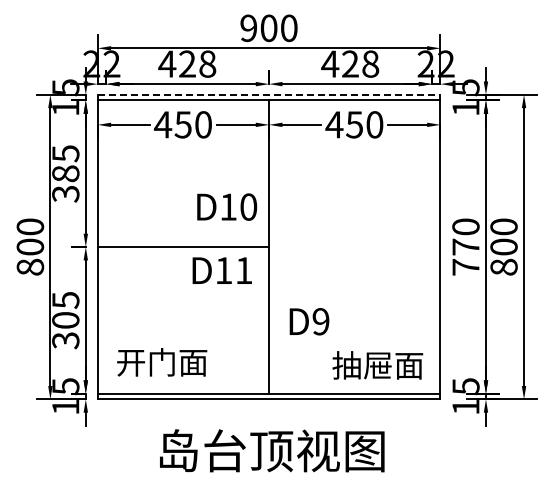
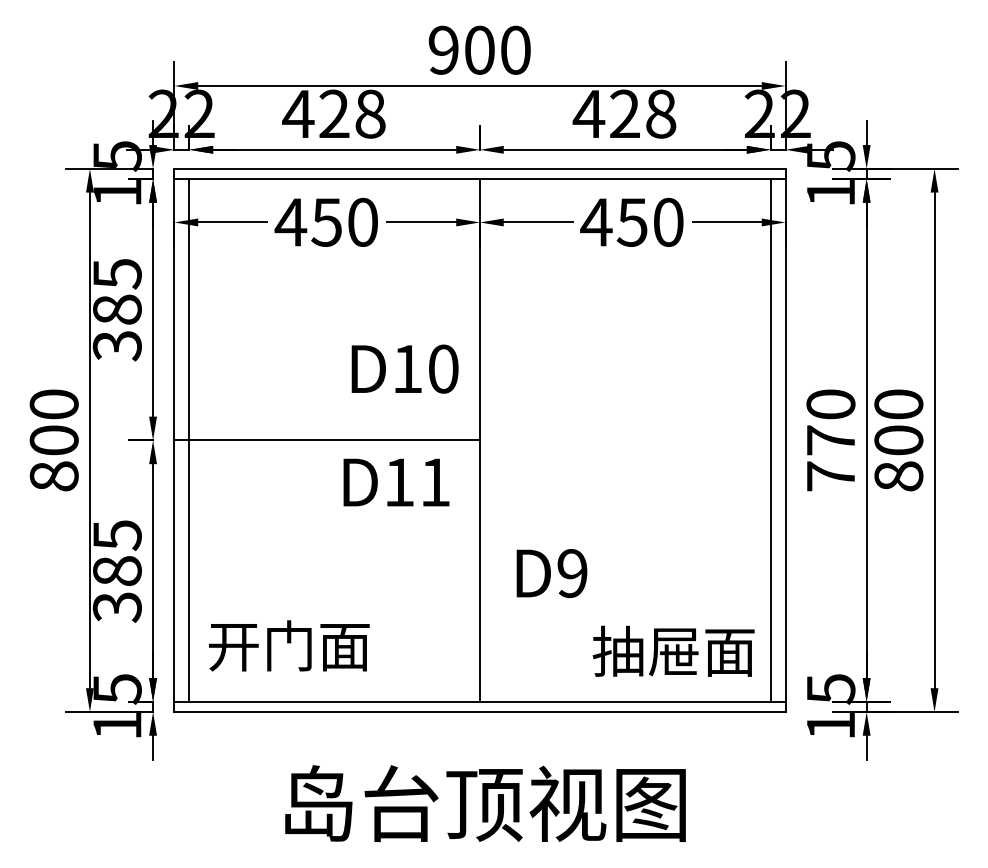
line: (269, 94) -> (480, 168), dashed -> solid
line: (106, 246) -> (189, 439), added
line: (432, 246) -> (771, 439), added
text: (65, 320) -> (116, 571), 305 -> 385

